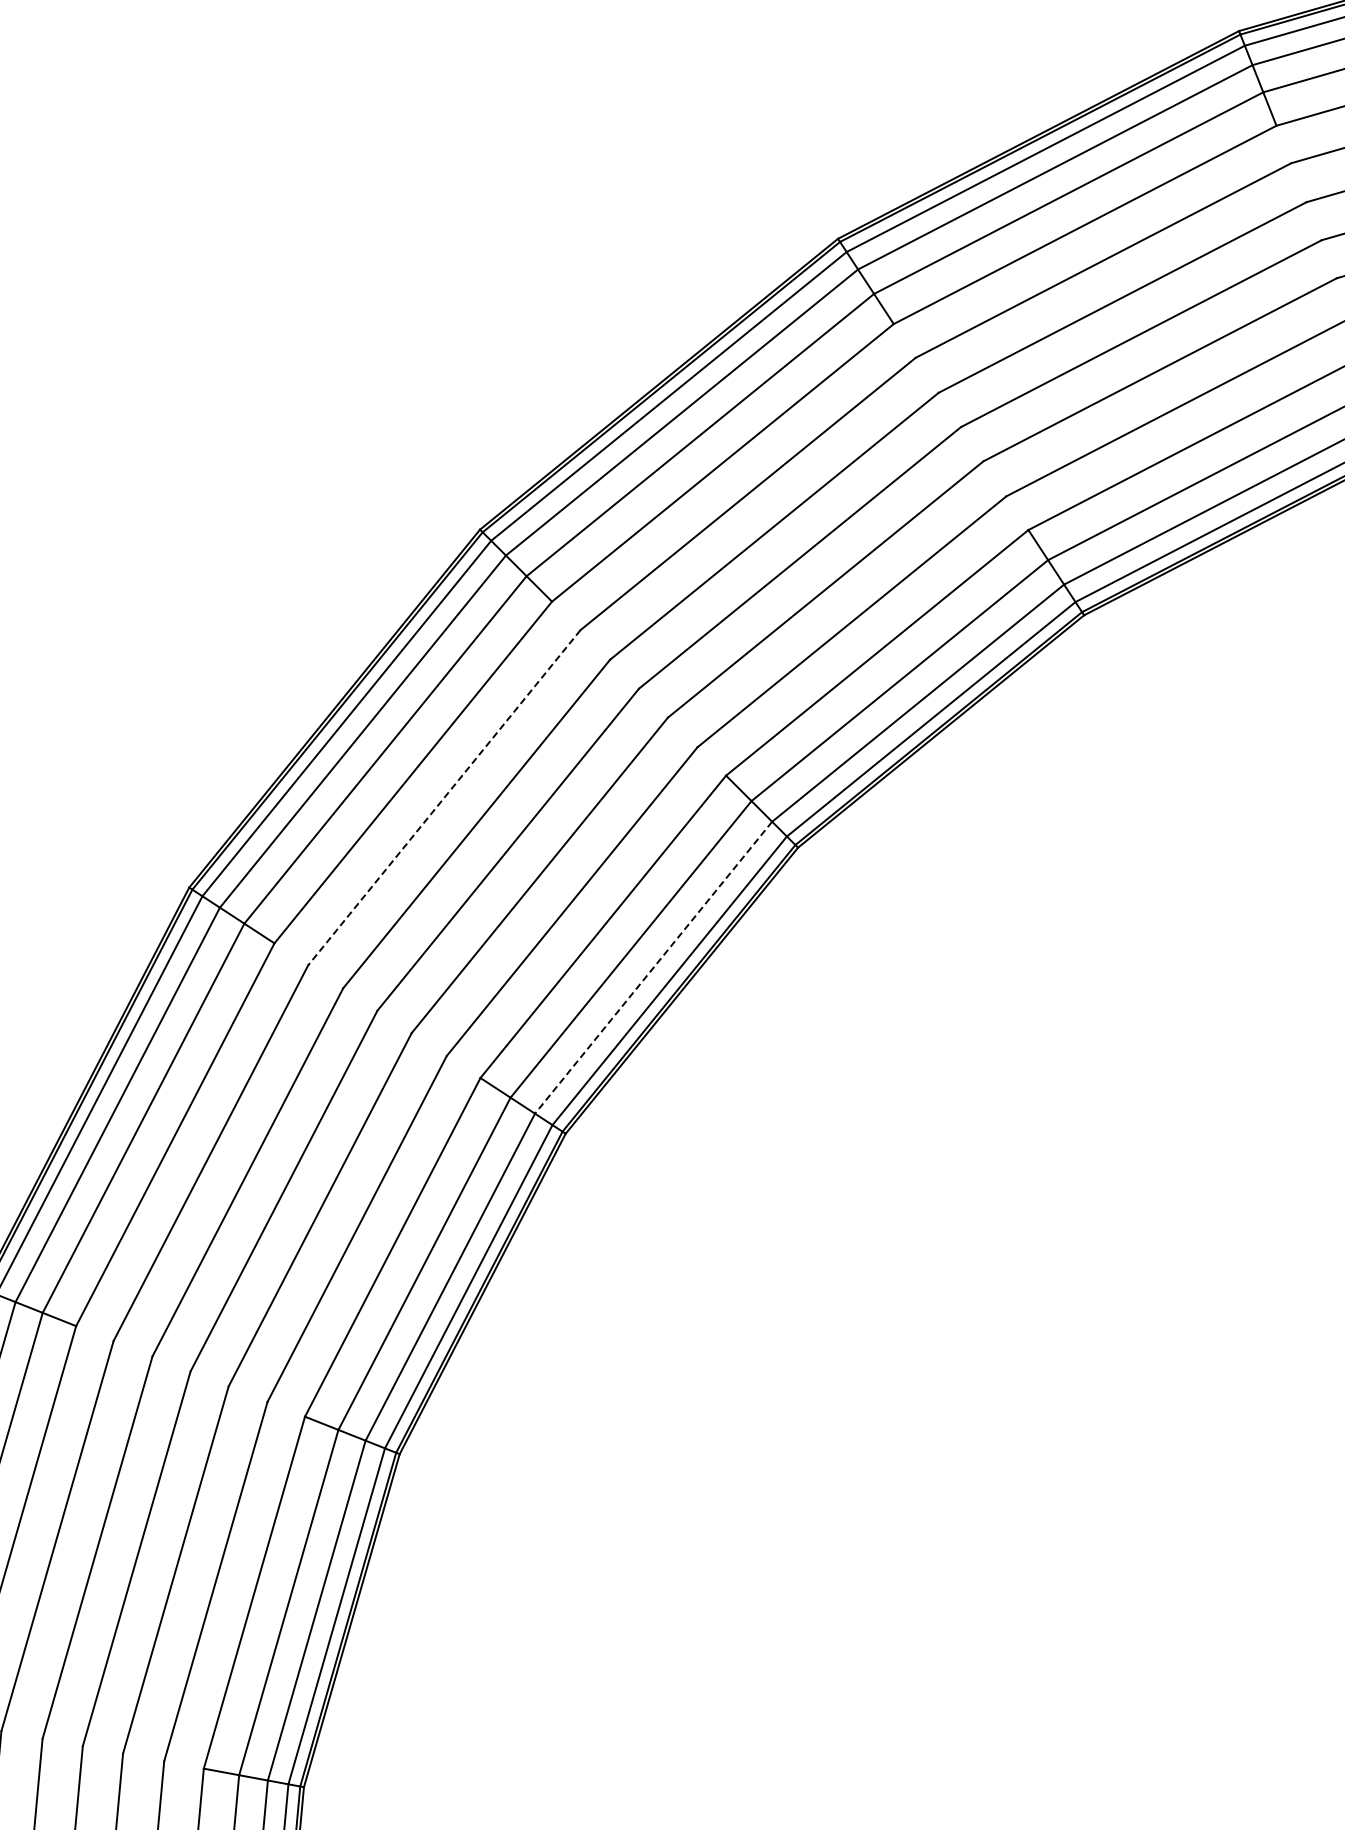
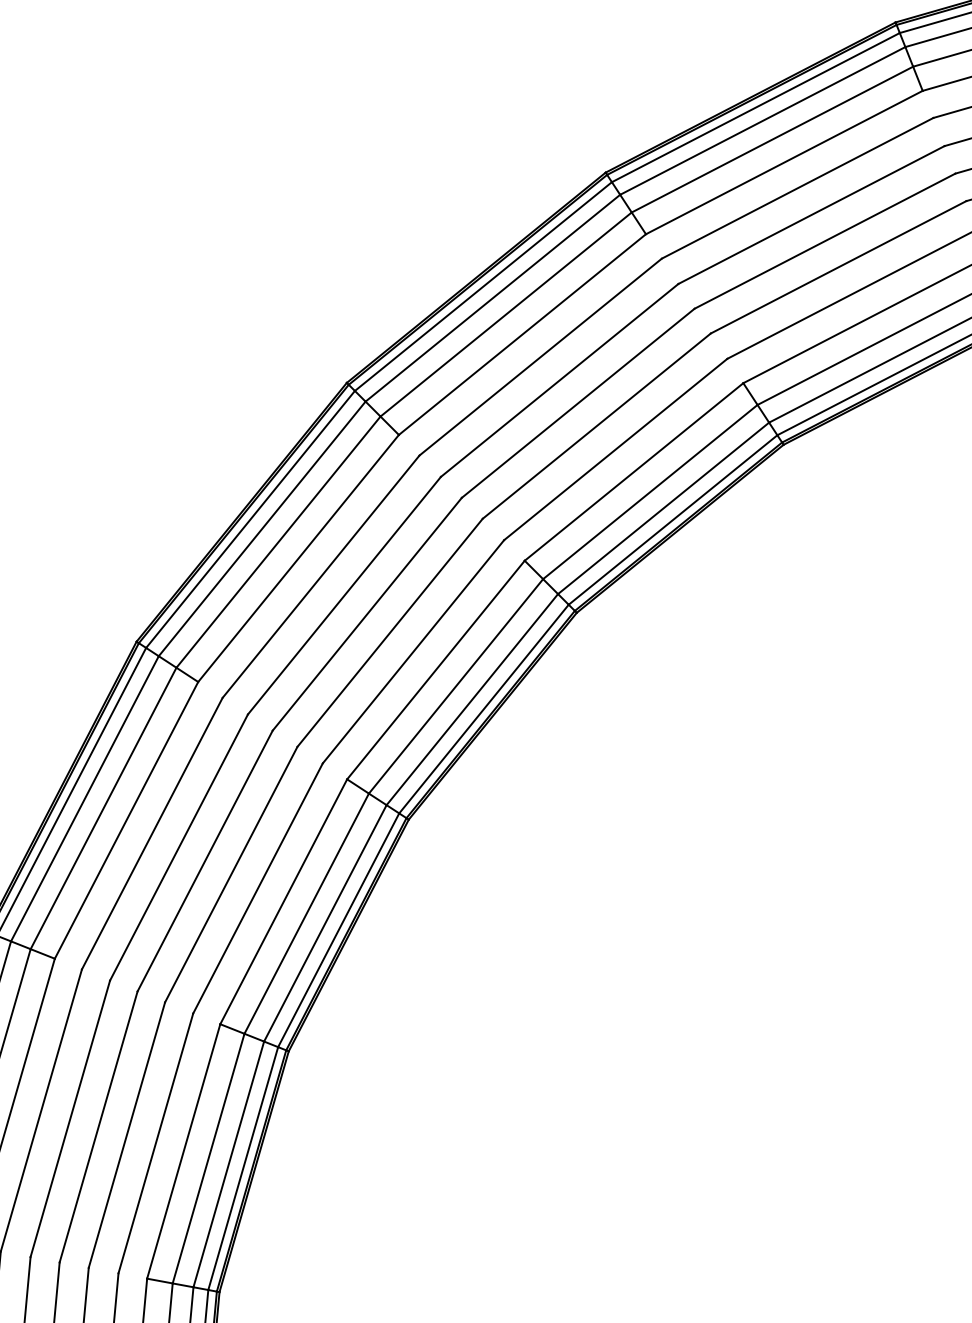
line: (444, 797) -> (321, 576), dashed -> solid
line: (653, 968) -> (472, 700), dashed -> solid

